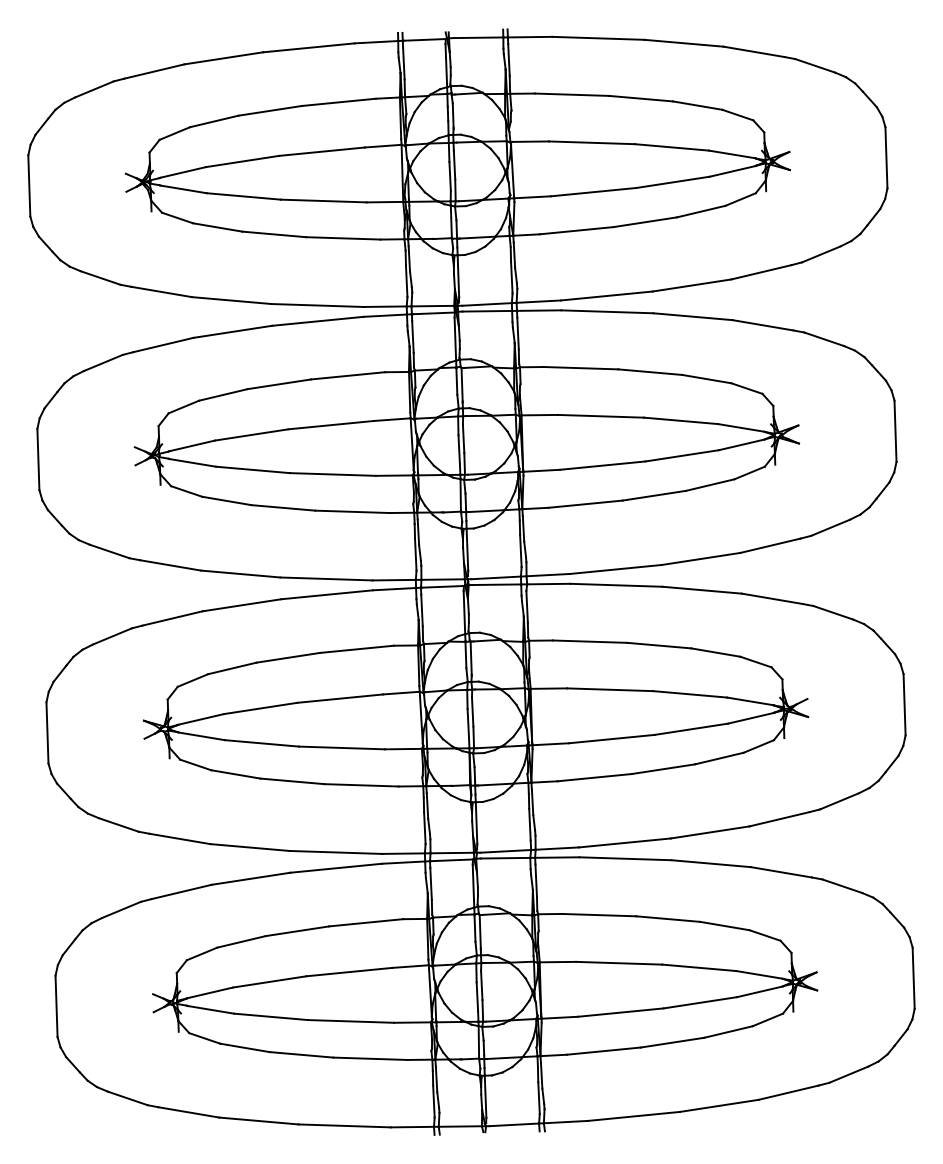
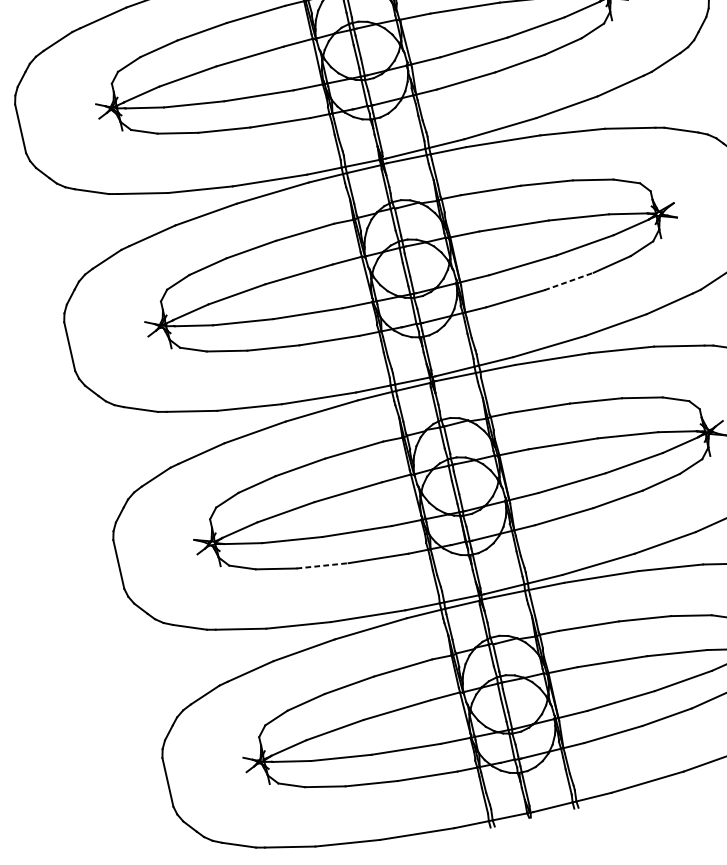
line: (654, 495) -> (569, 281), solid -> dashed
line: (292, 781) -> (322, 565), solid -> dashed

